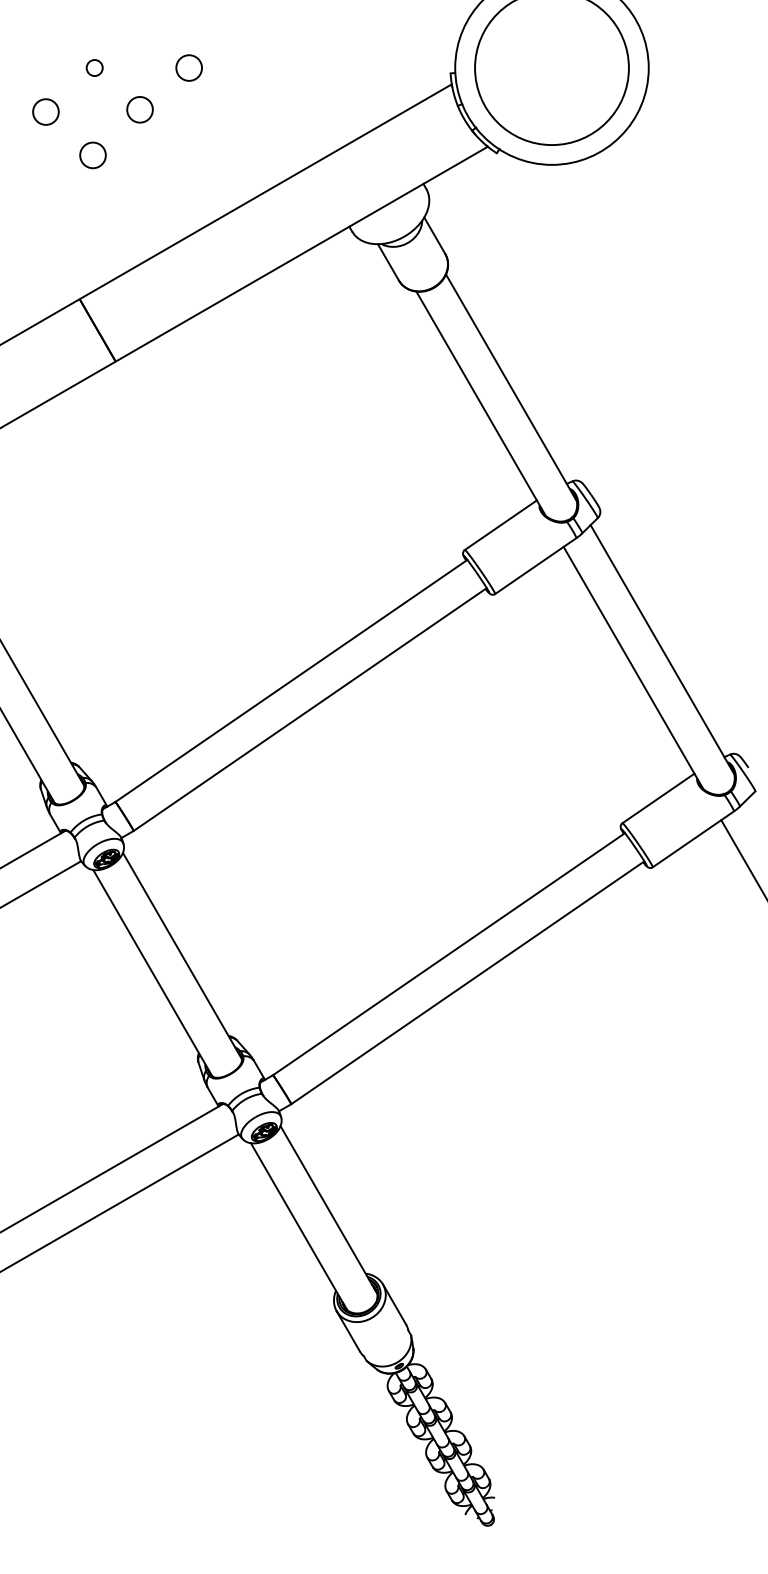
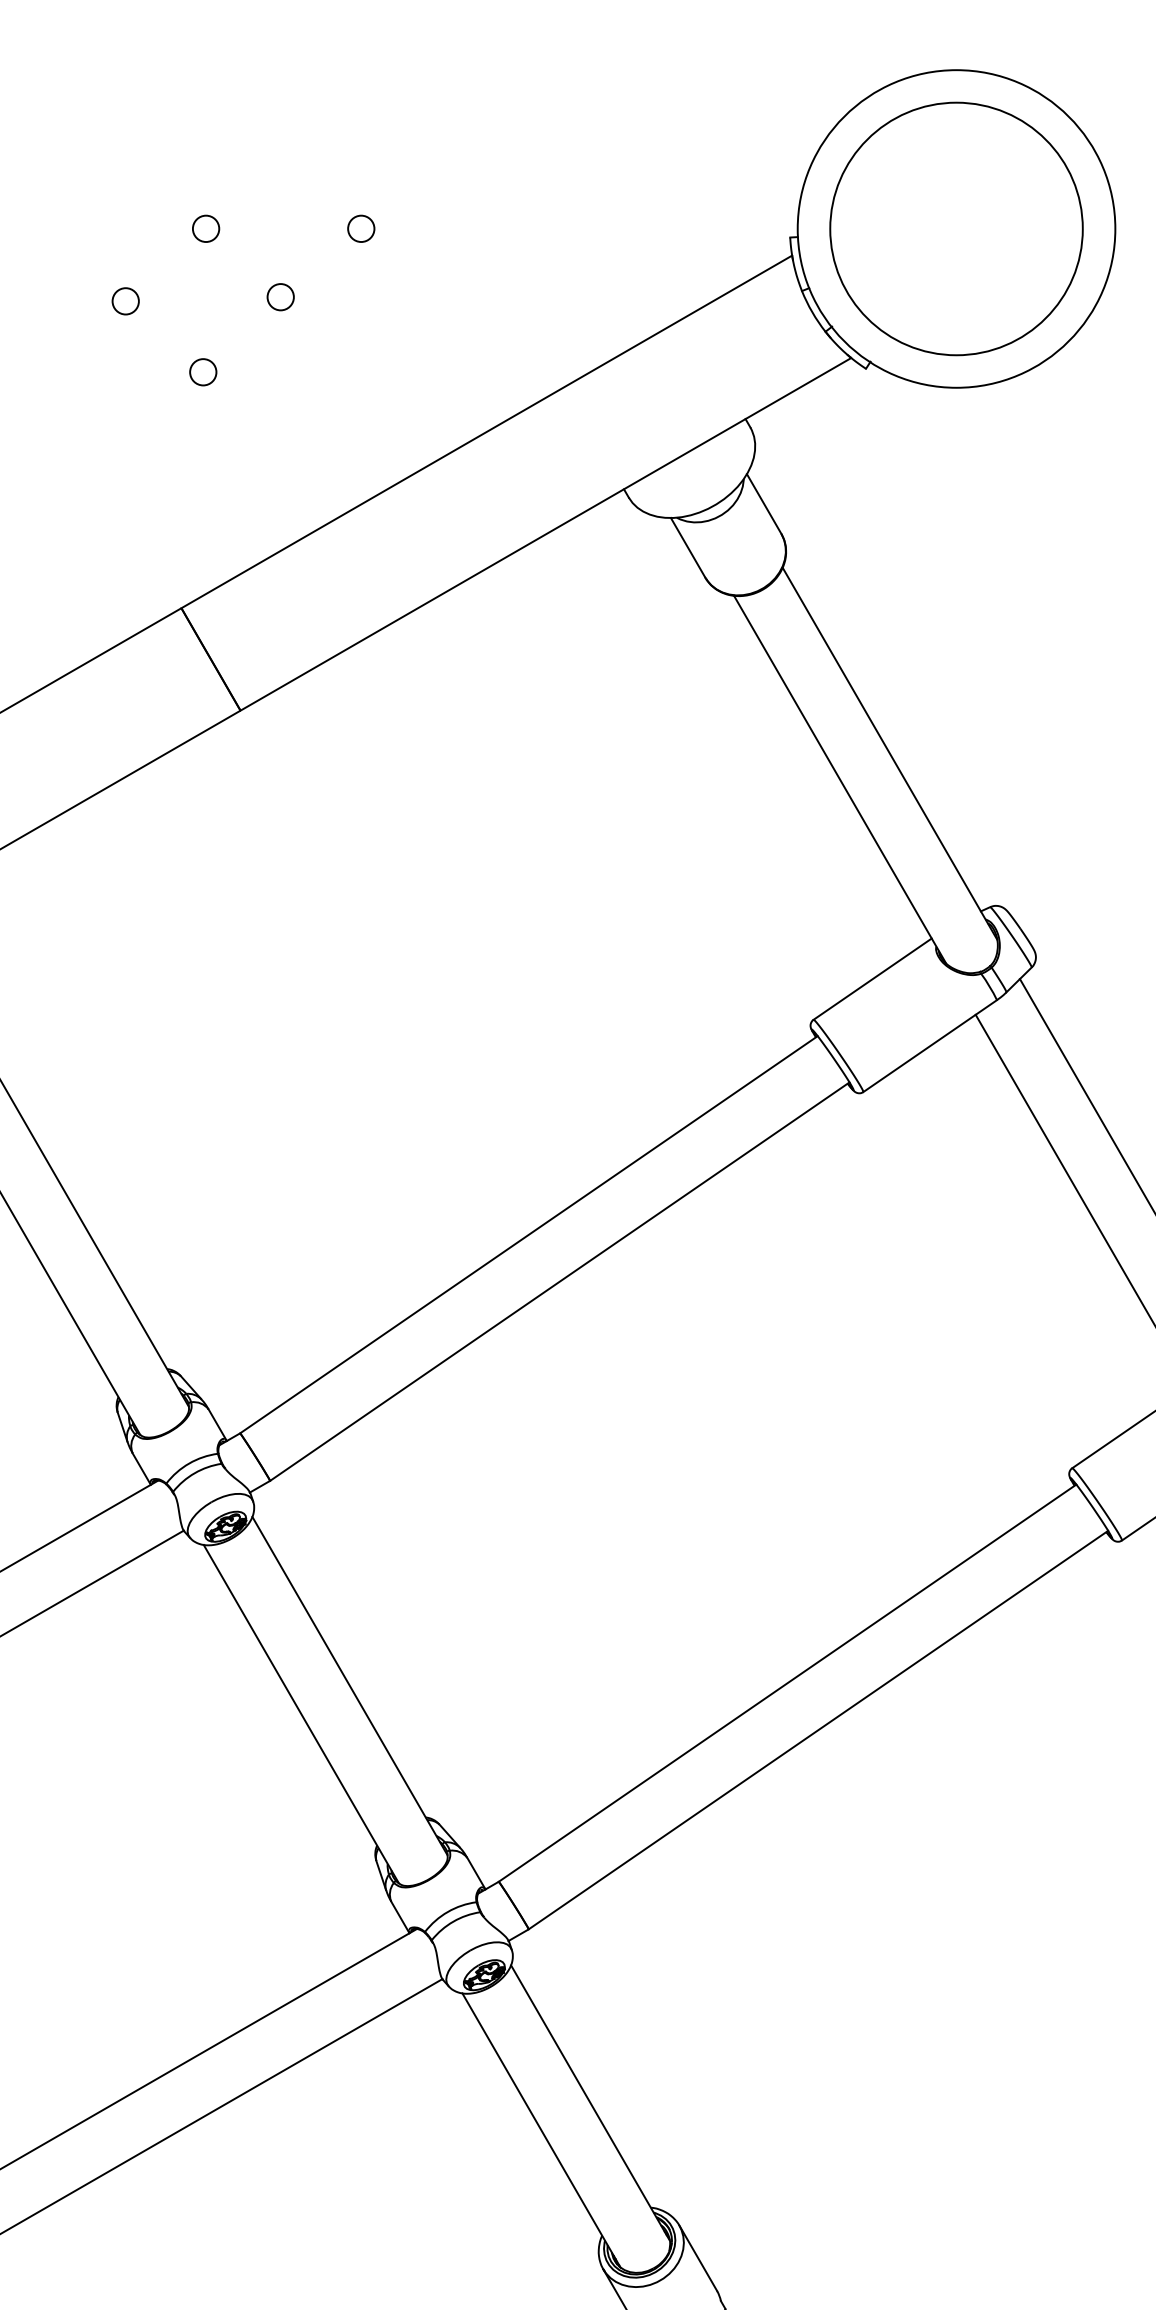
circle: (189, 67) -> (361, 227), size x0.62
circle: (140, 109) -> (281, 296), size x0.62
circle: (45, 112) -> (125, 301), size x0.62
circle: (92, 155) -> (202, 372), size x0.62

